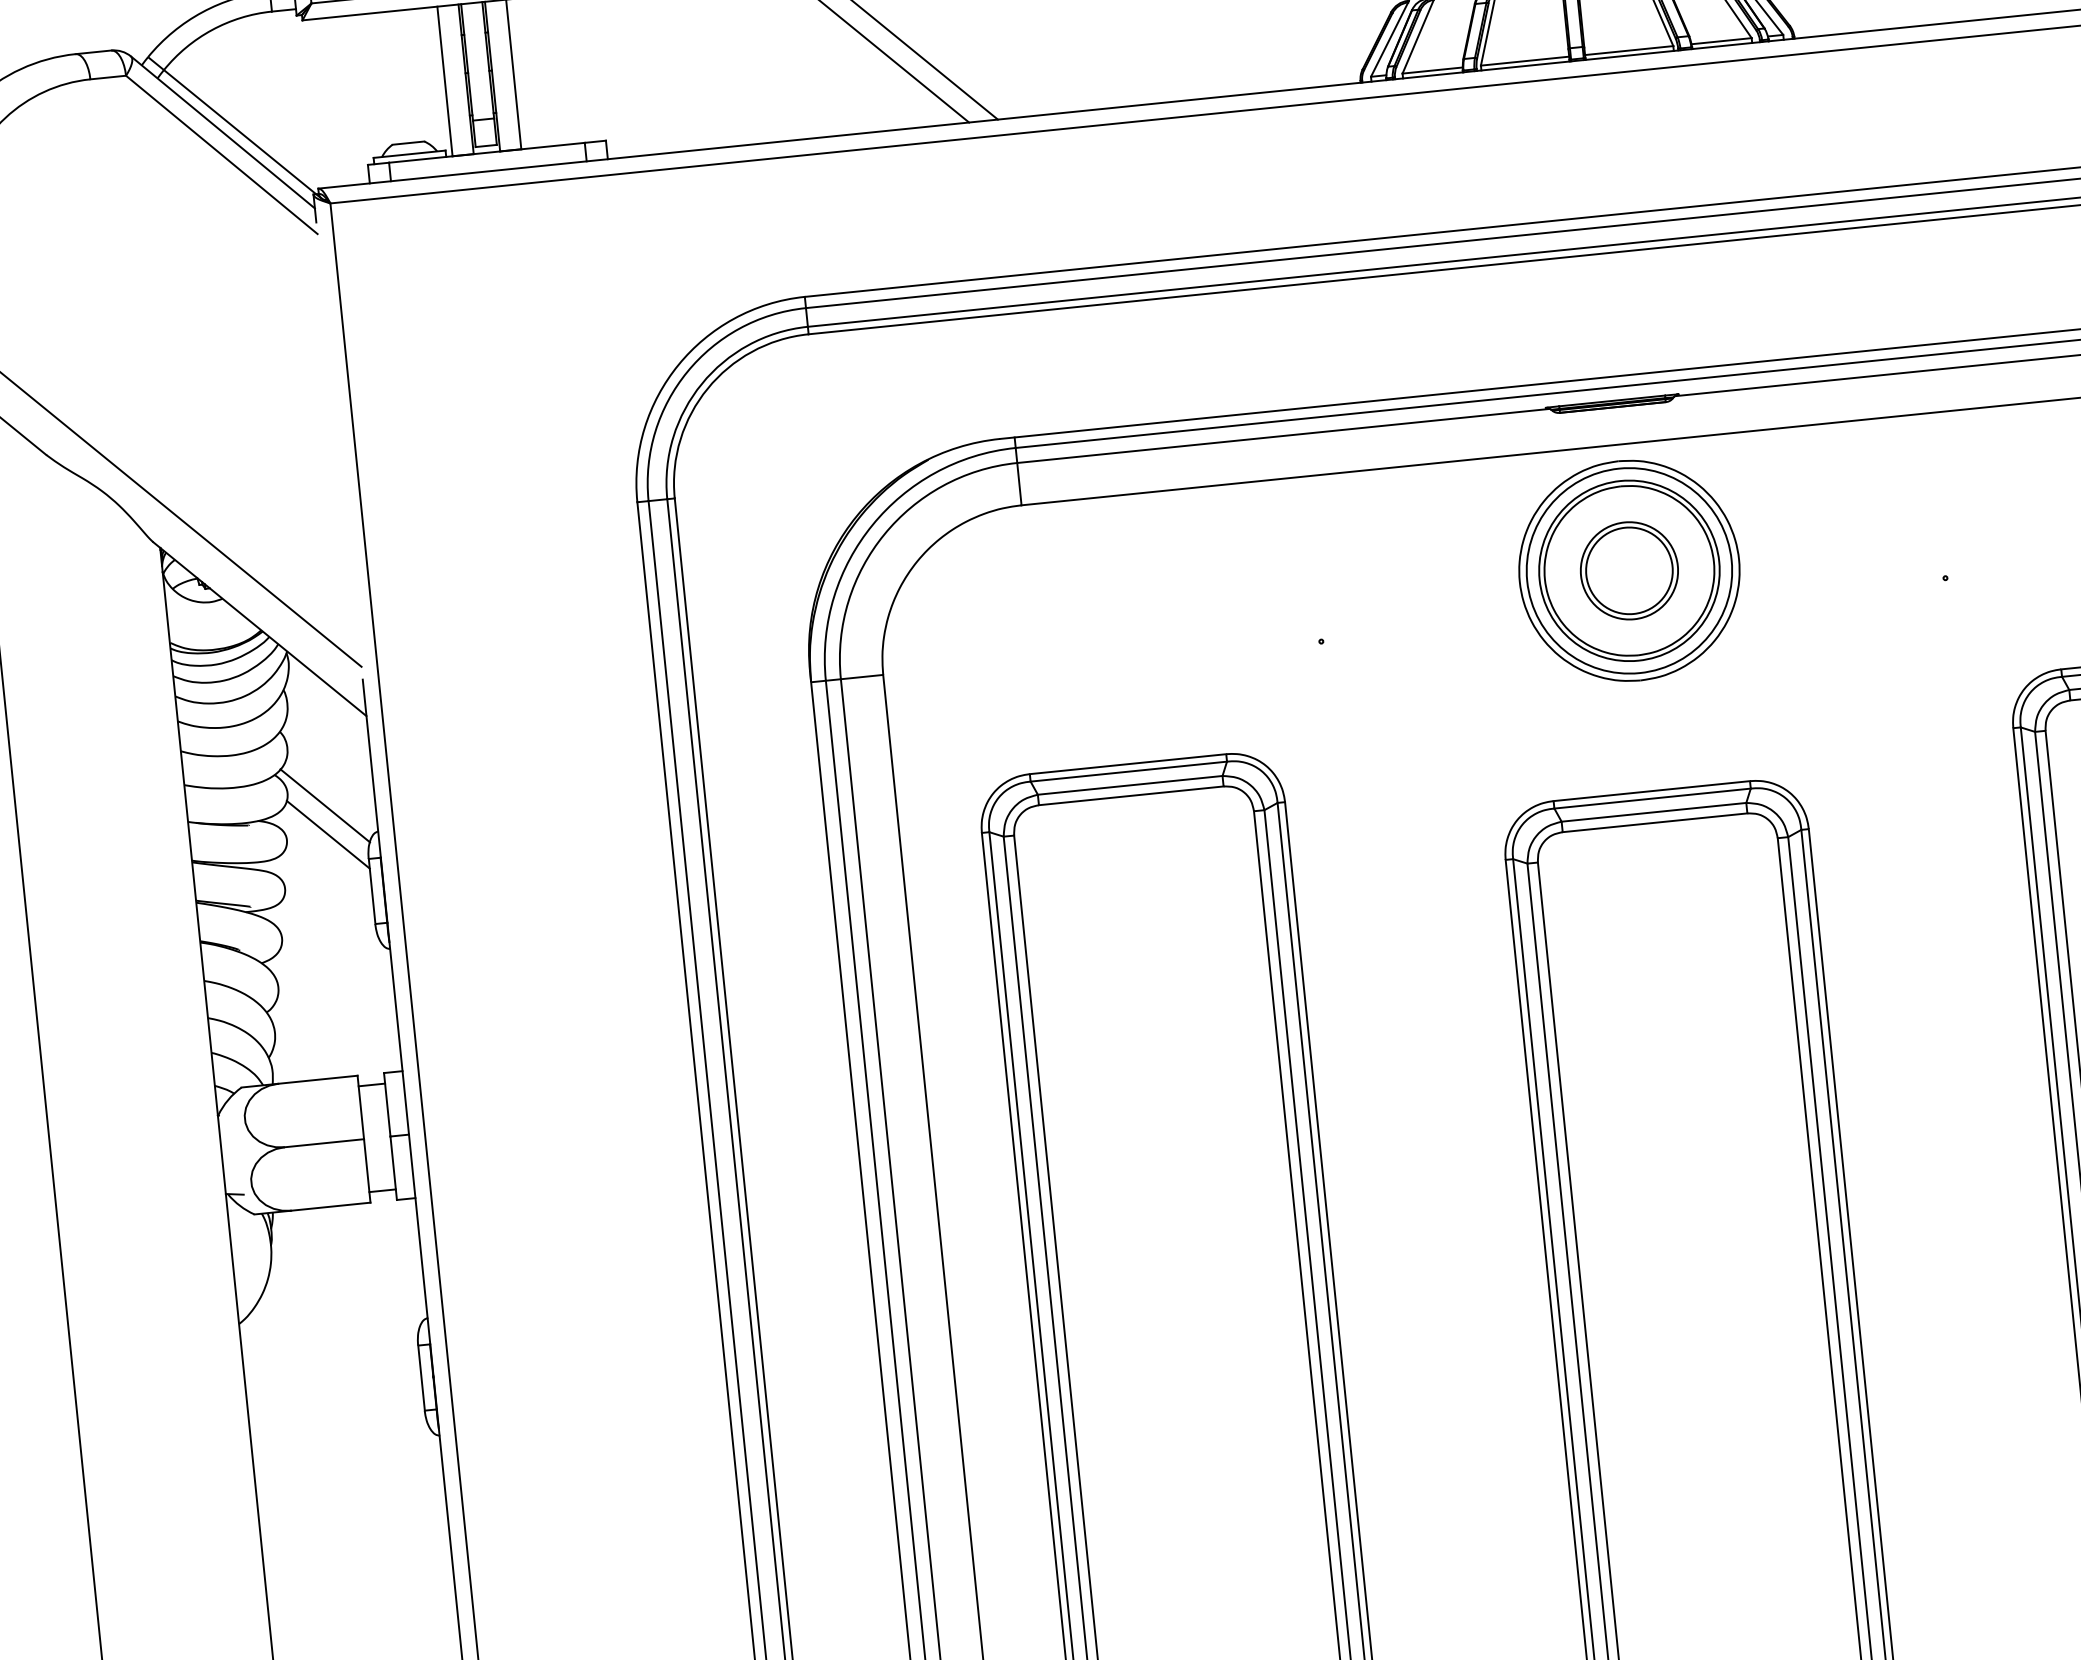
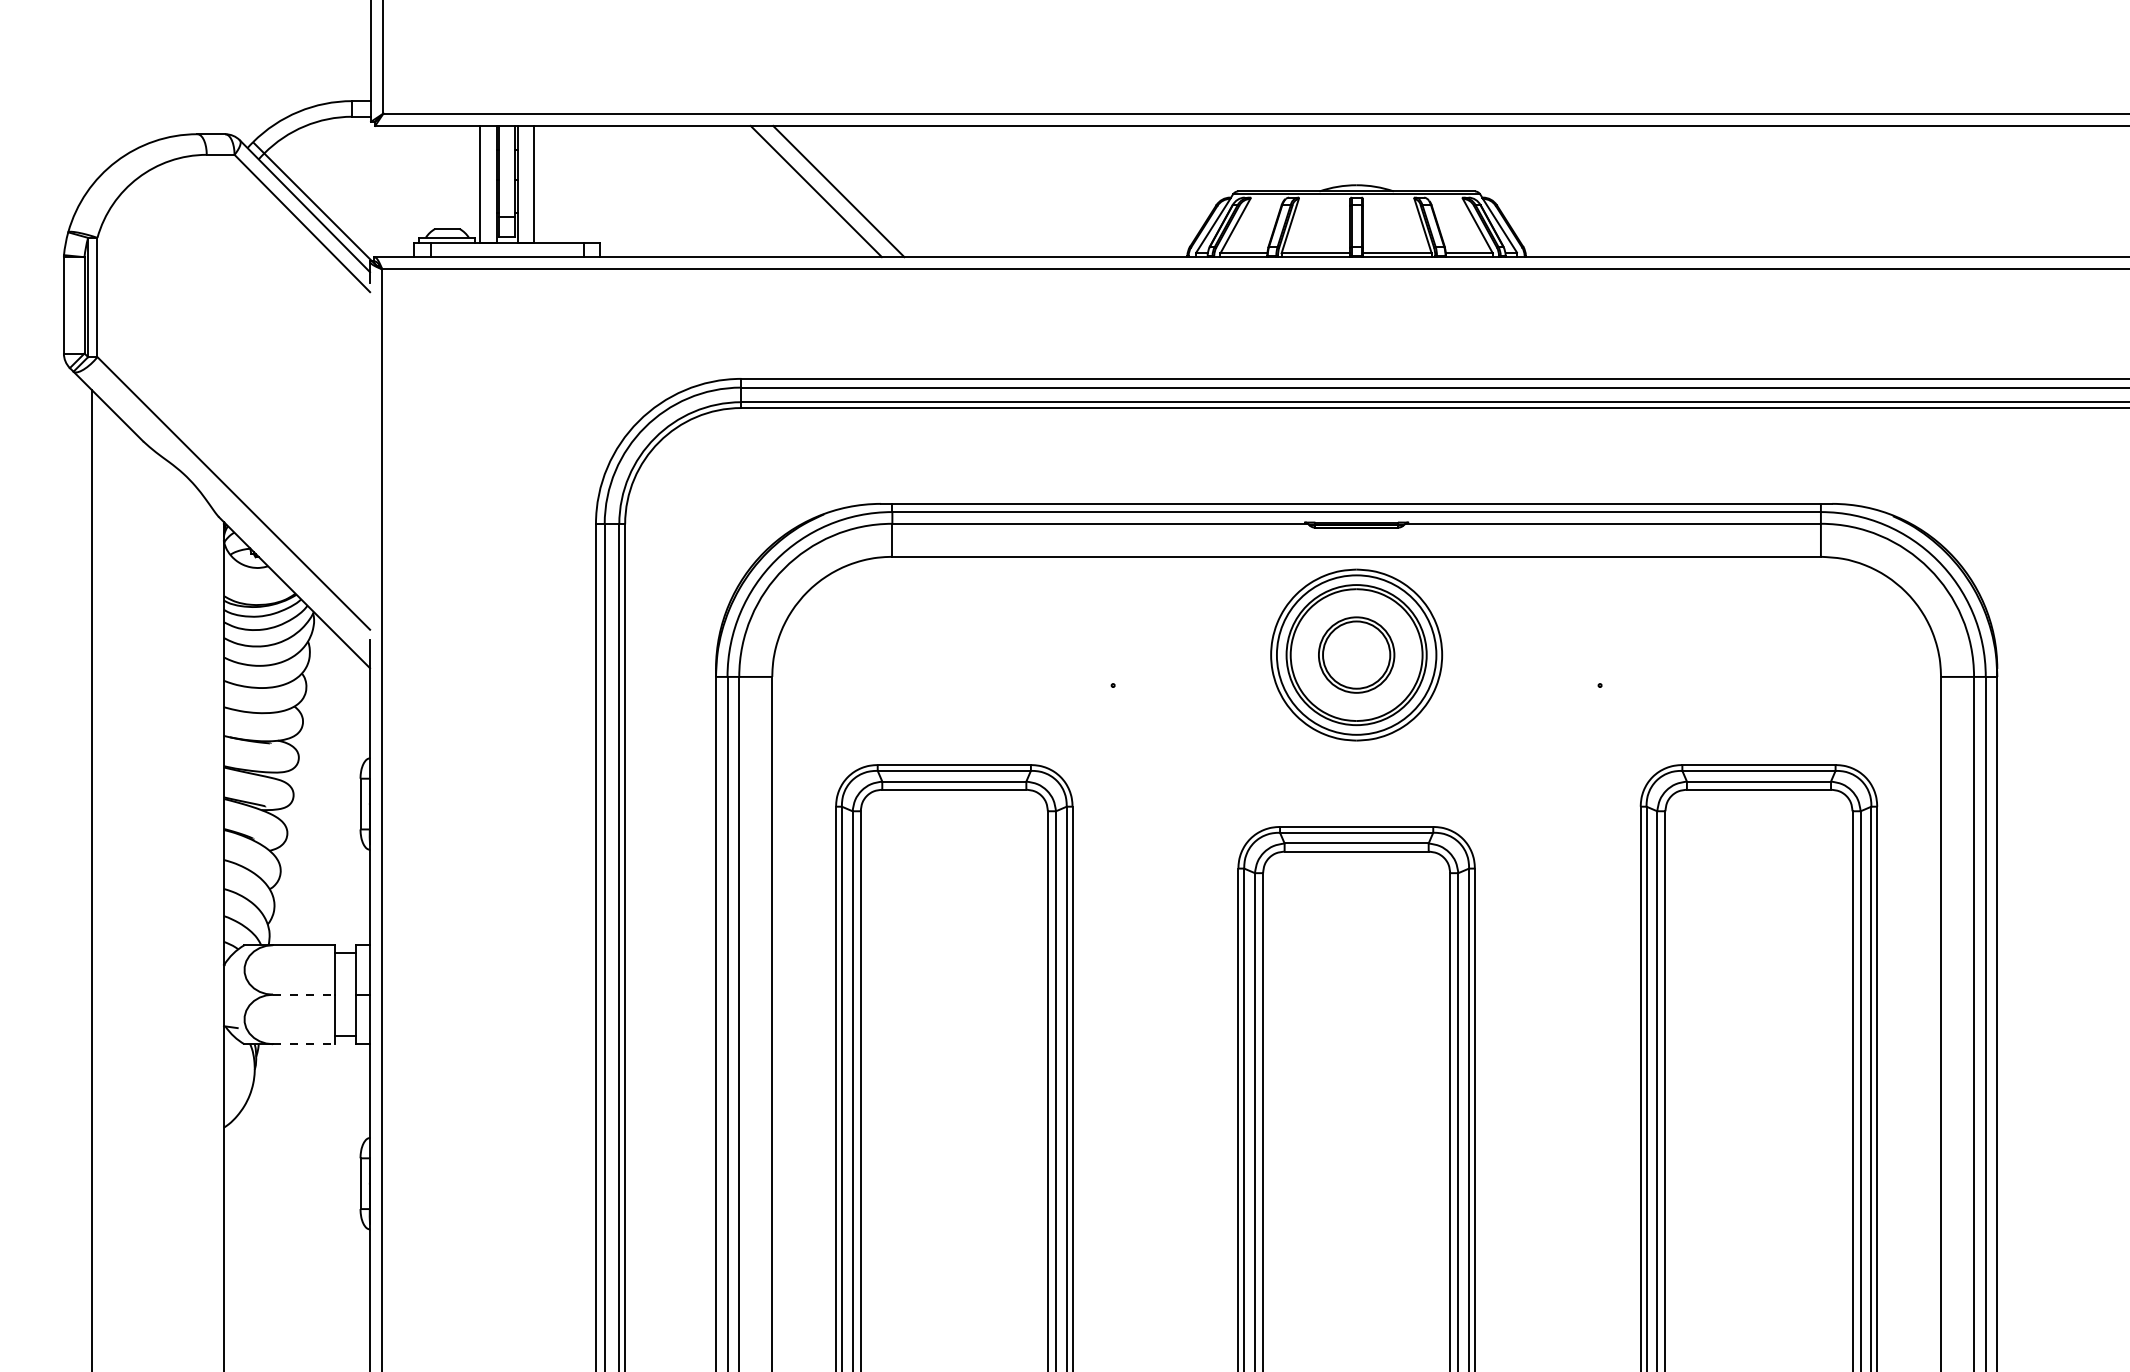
line: (324, 804) -> (330, 733), removed
line: (327, 834) -> (330, 756), removed
line: (324, 1142) -> (304, 994), solid -> dashed
line: (331, 1206) -> (304, 1044), solid -> dashed

